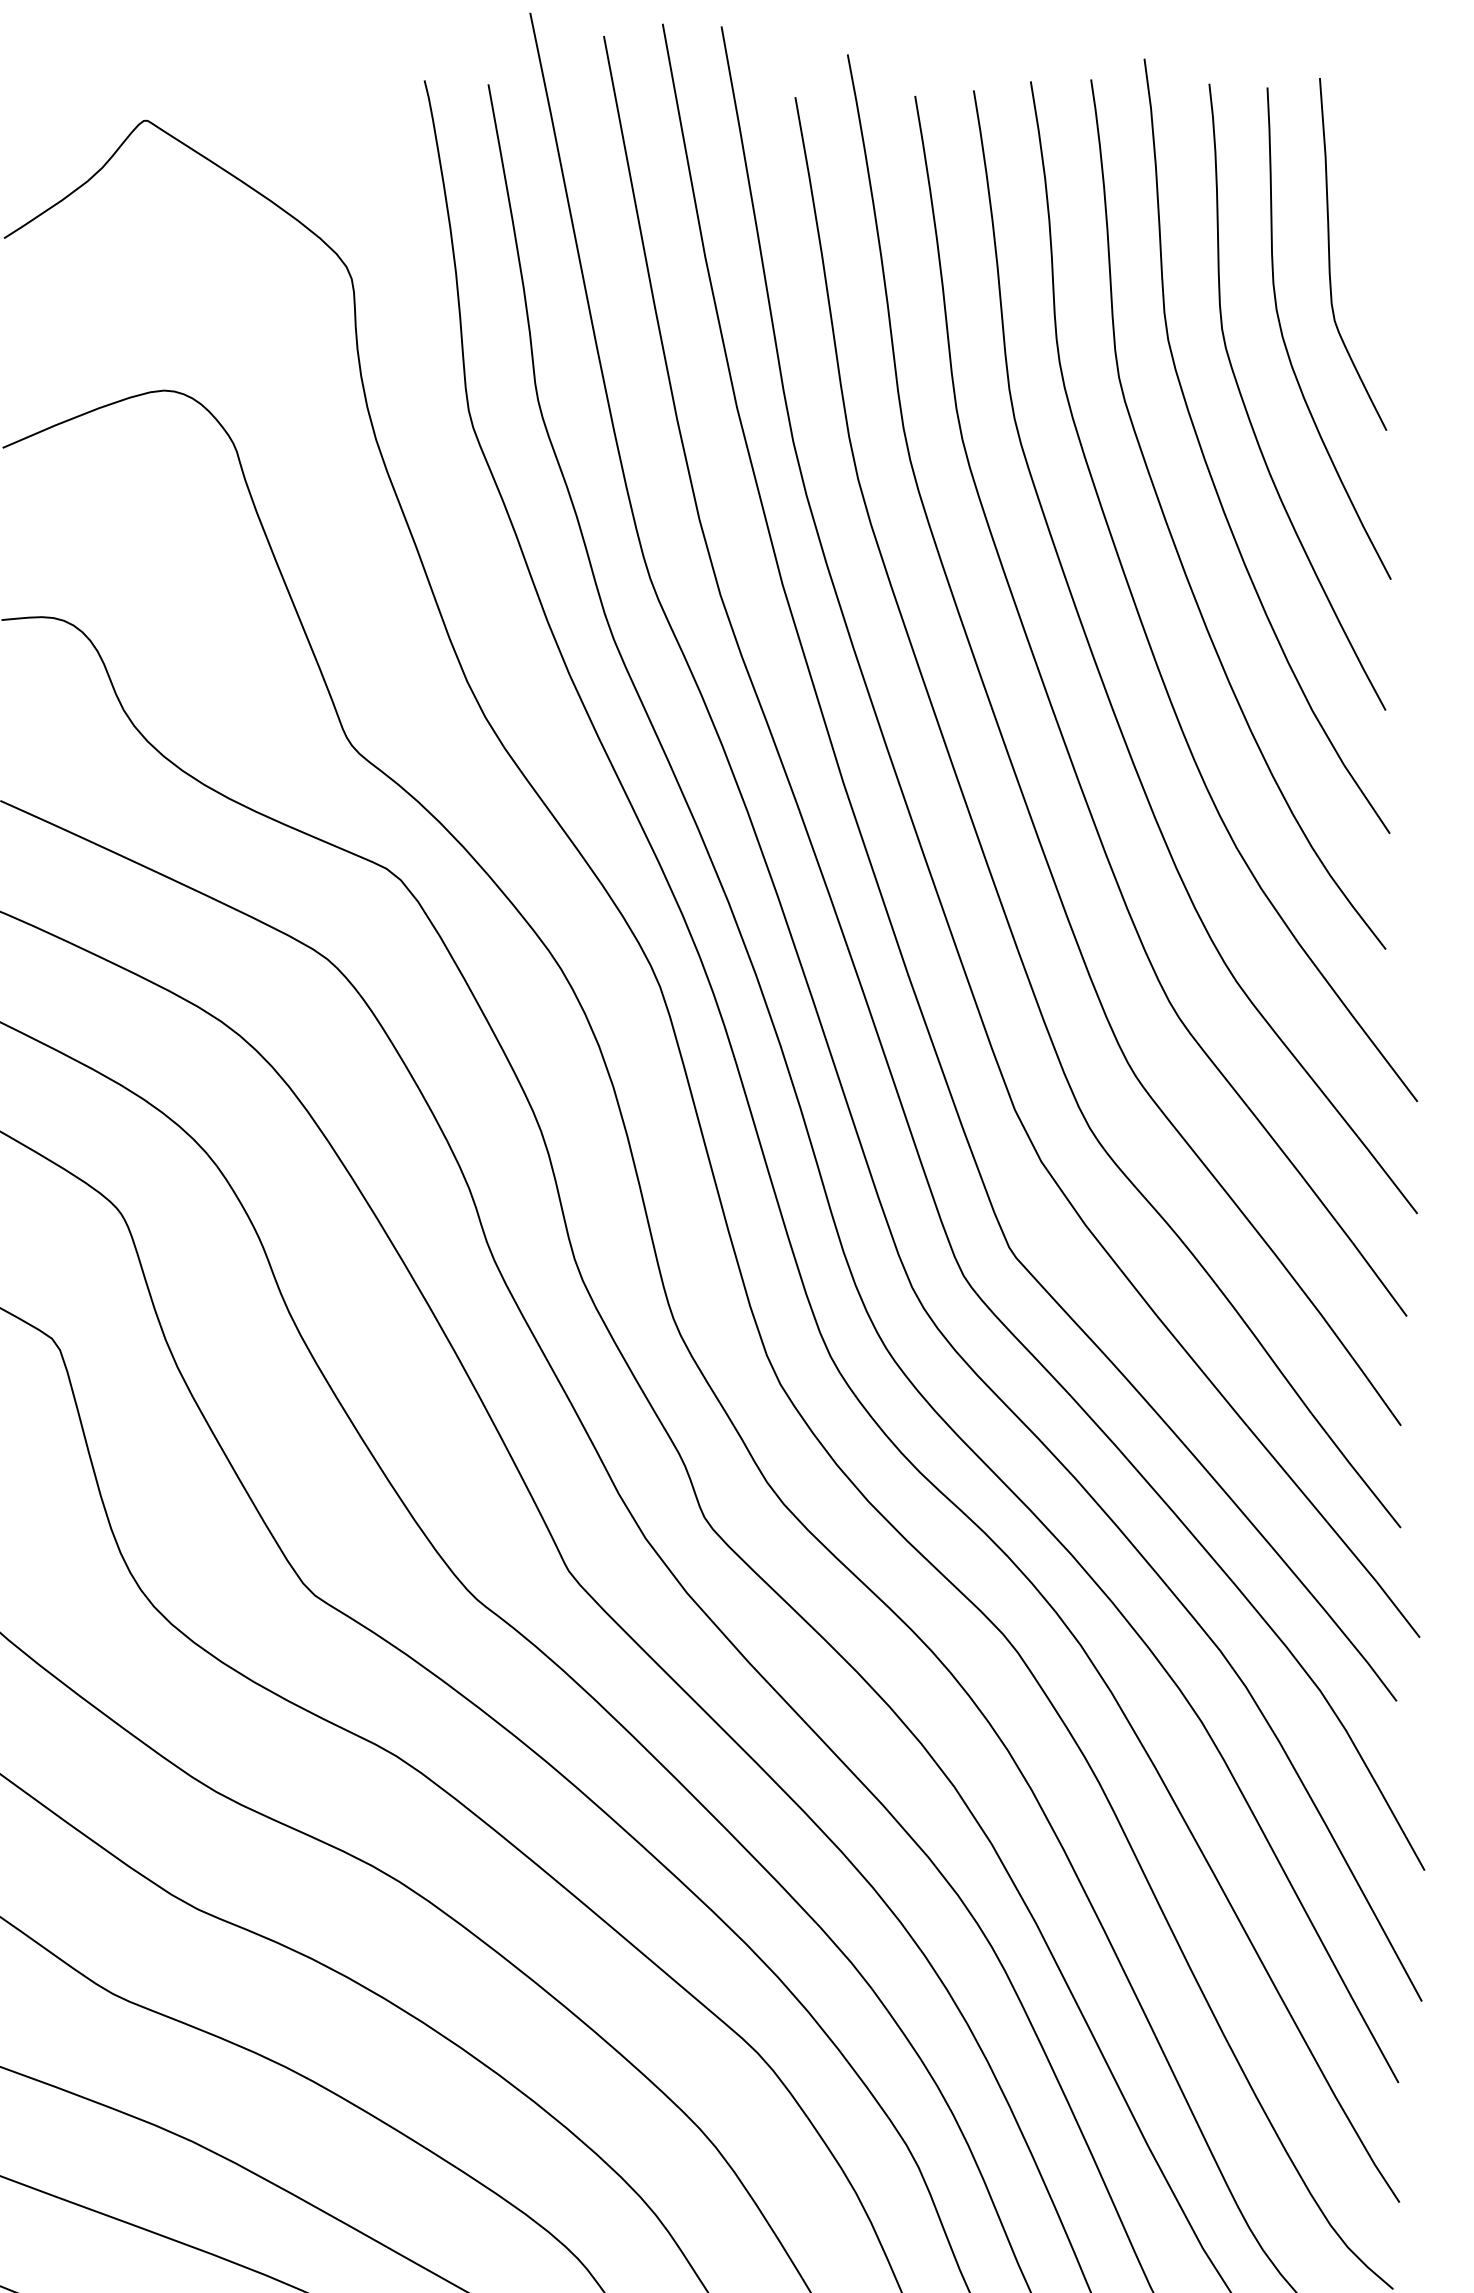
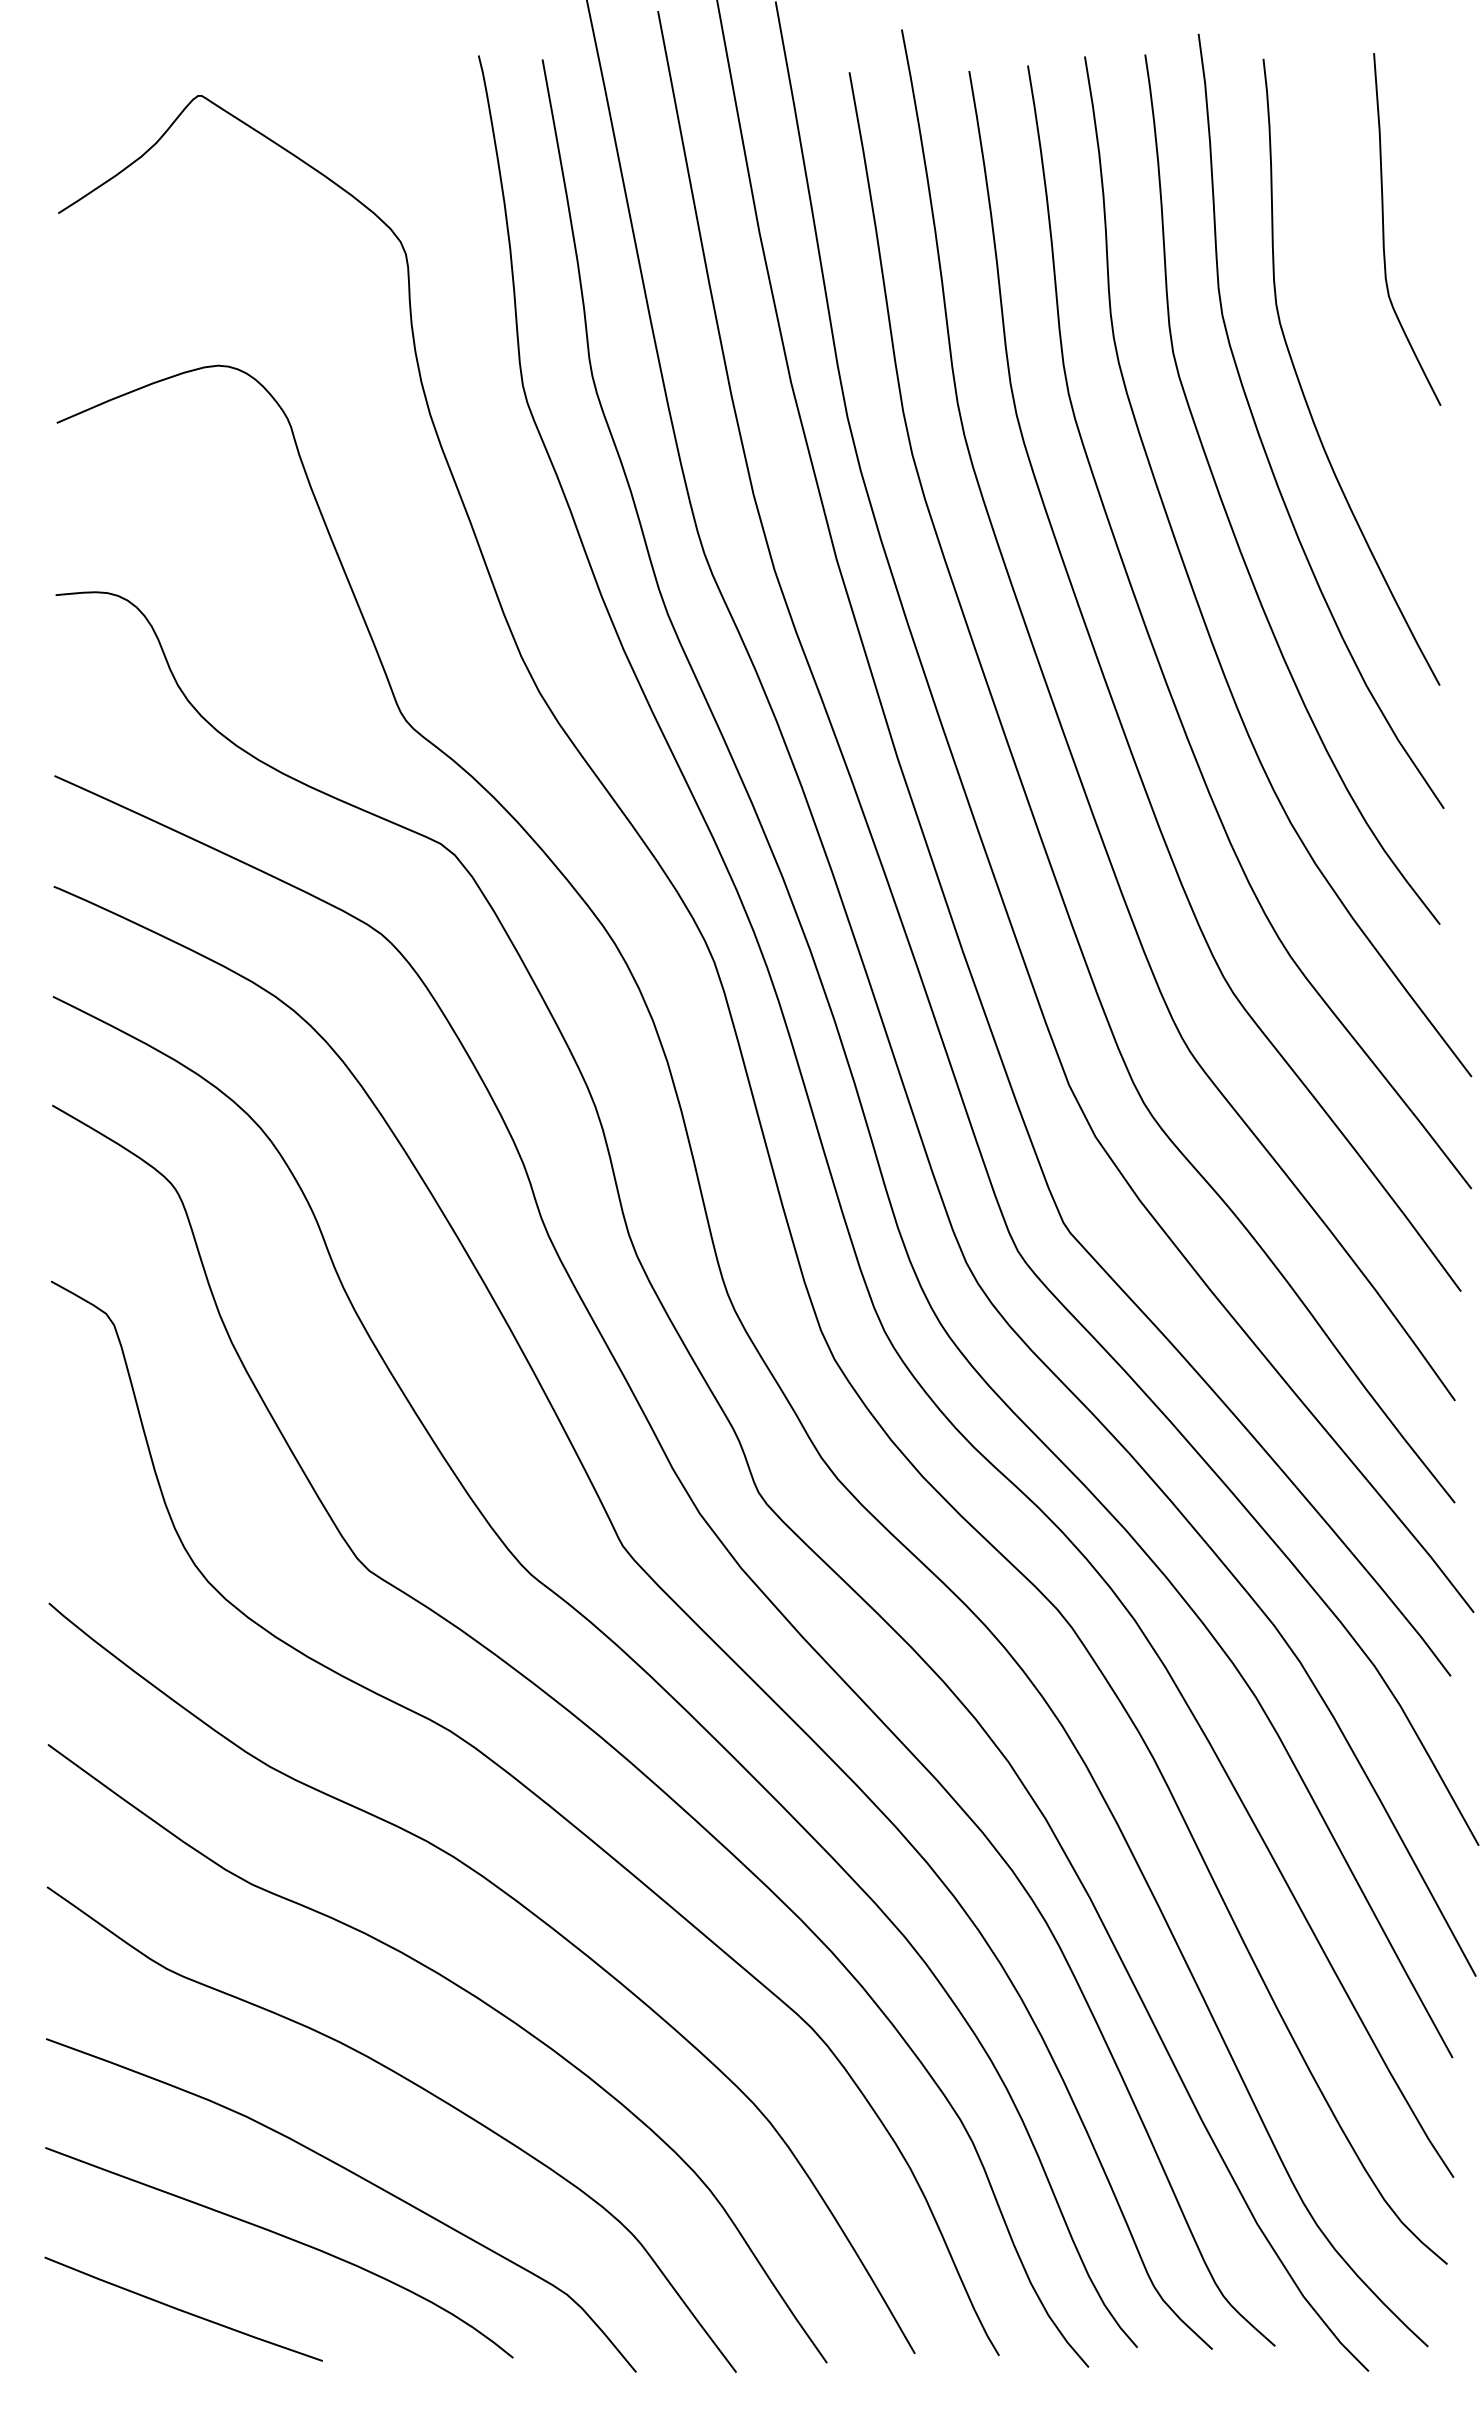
curve: (1287, 348) -> (1341, 323), removed

